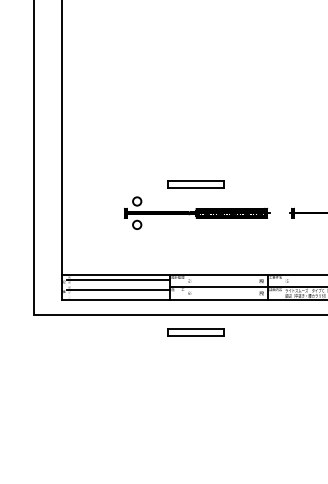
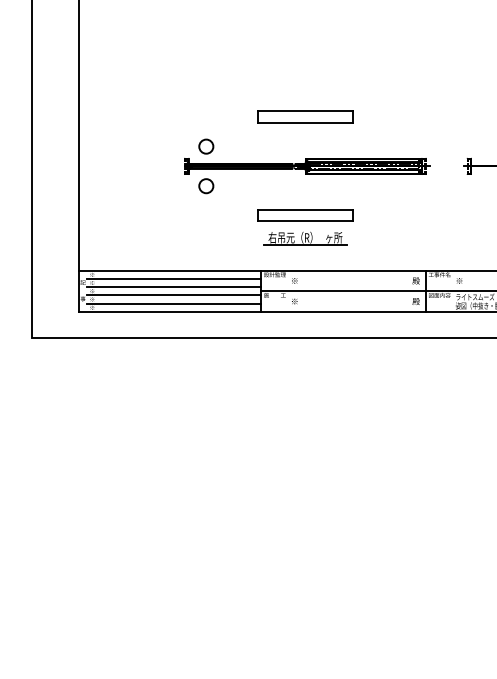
part: (195, 249) -> (304, 227), added
line: (117, 284) -> (173, 286), added
line: (117, 294) -> (173, 303), added
part: (195, 332) -> (304, 367), removed

